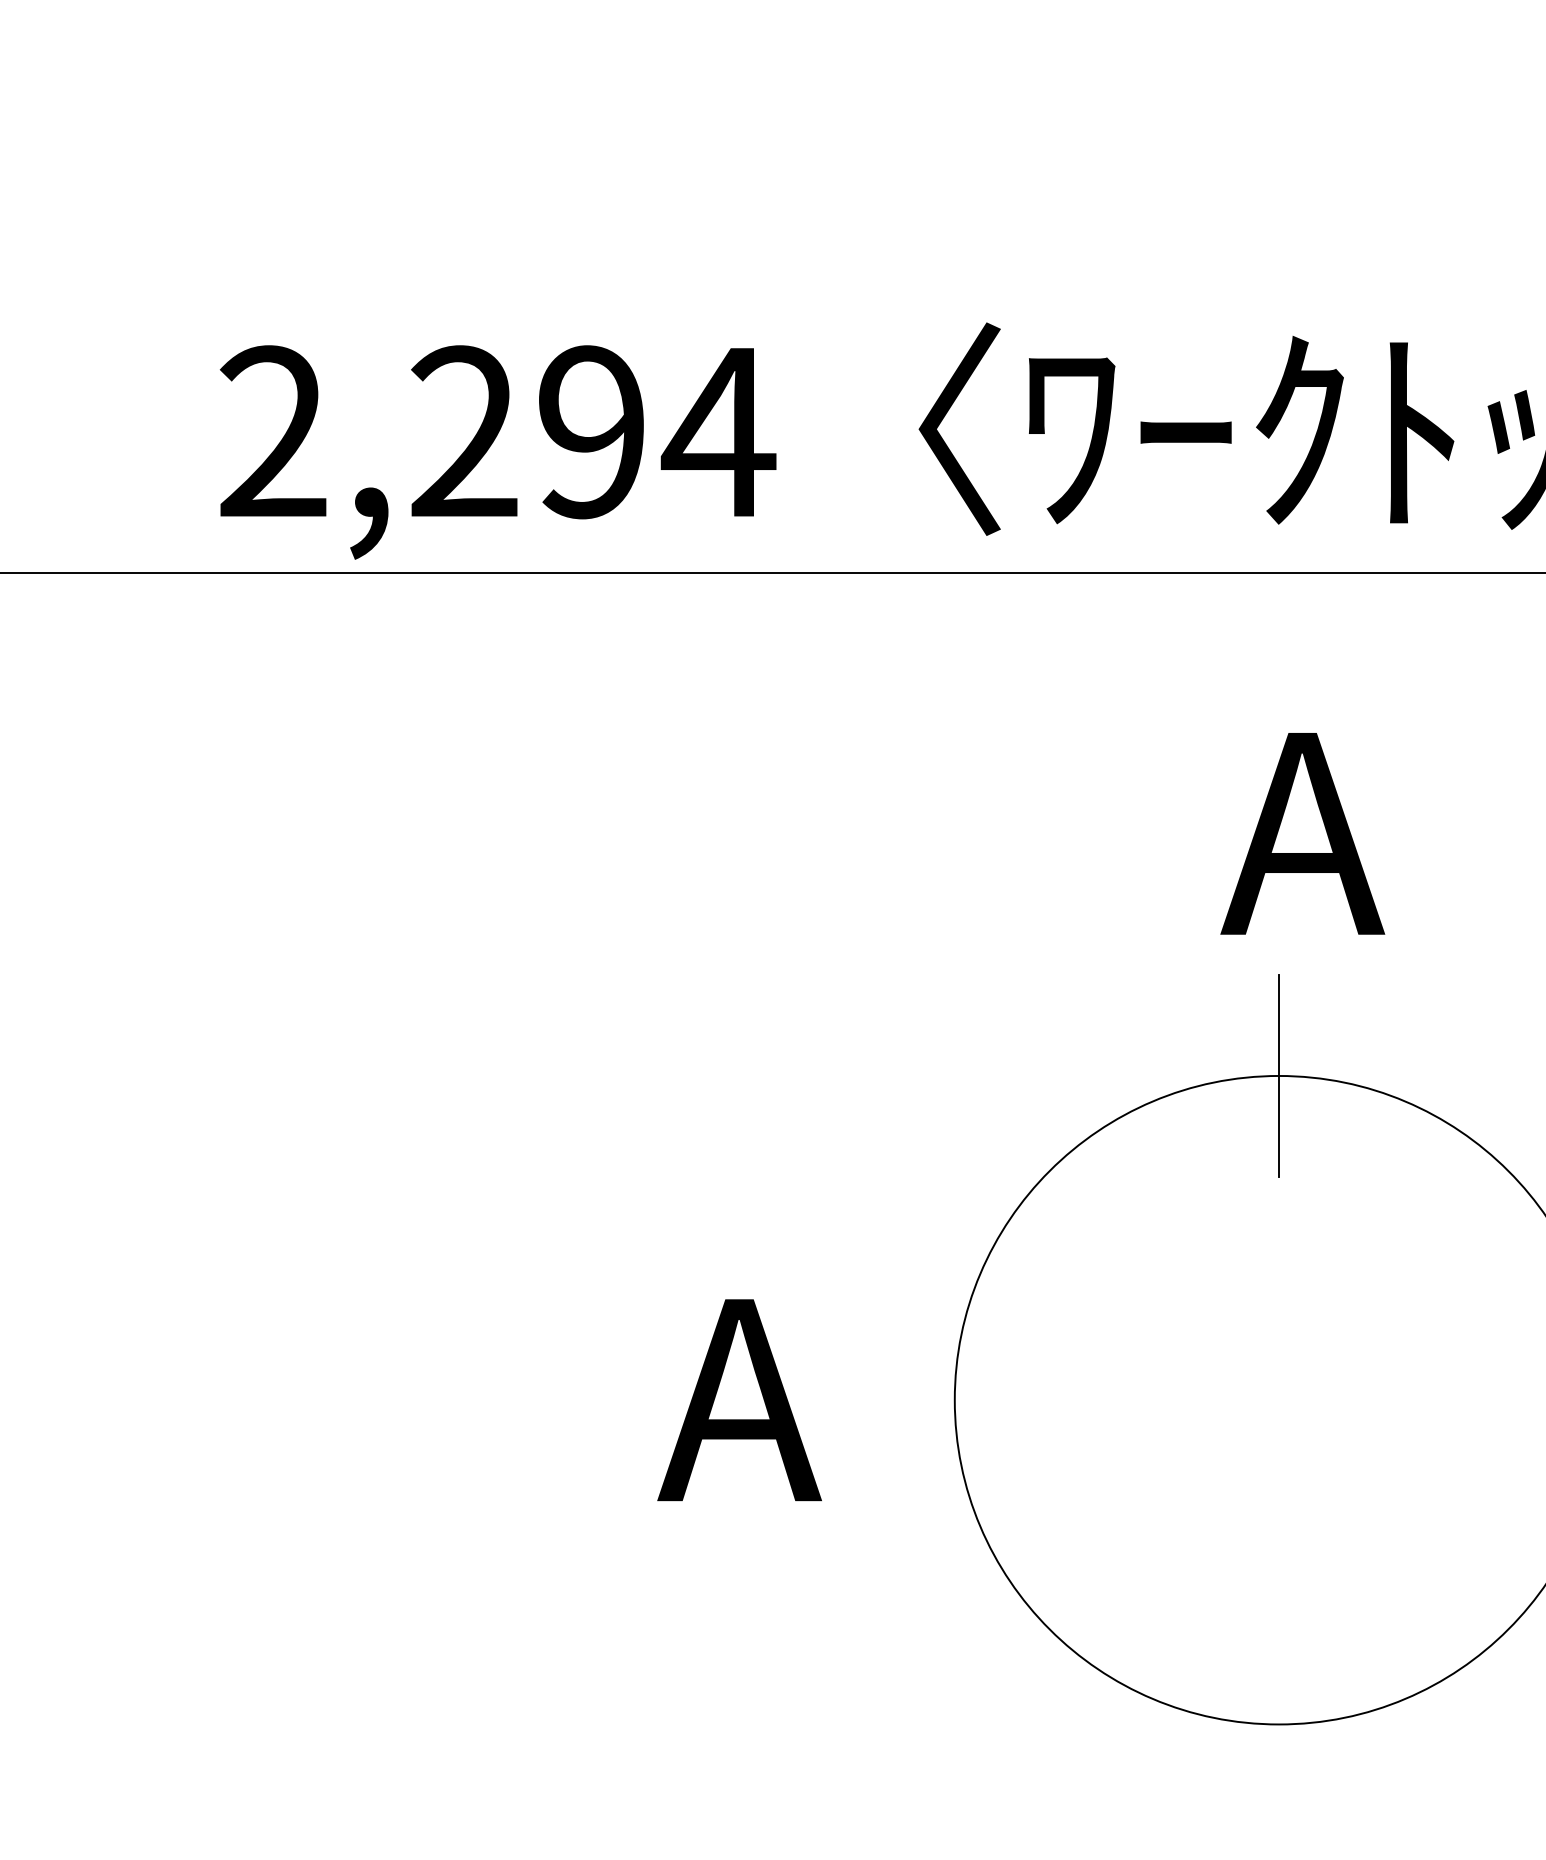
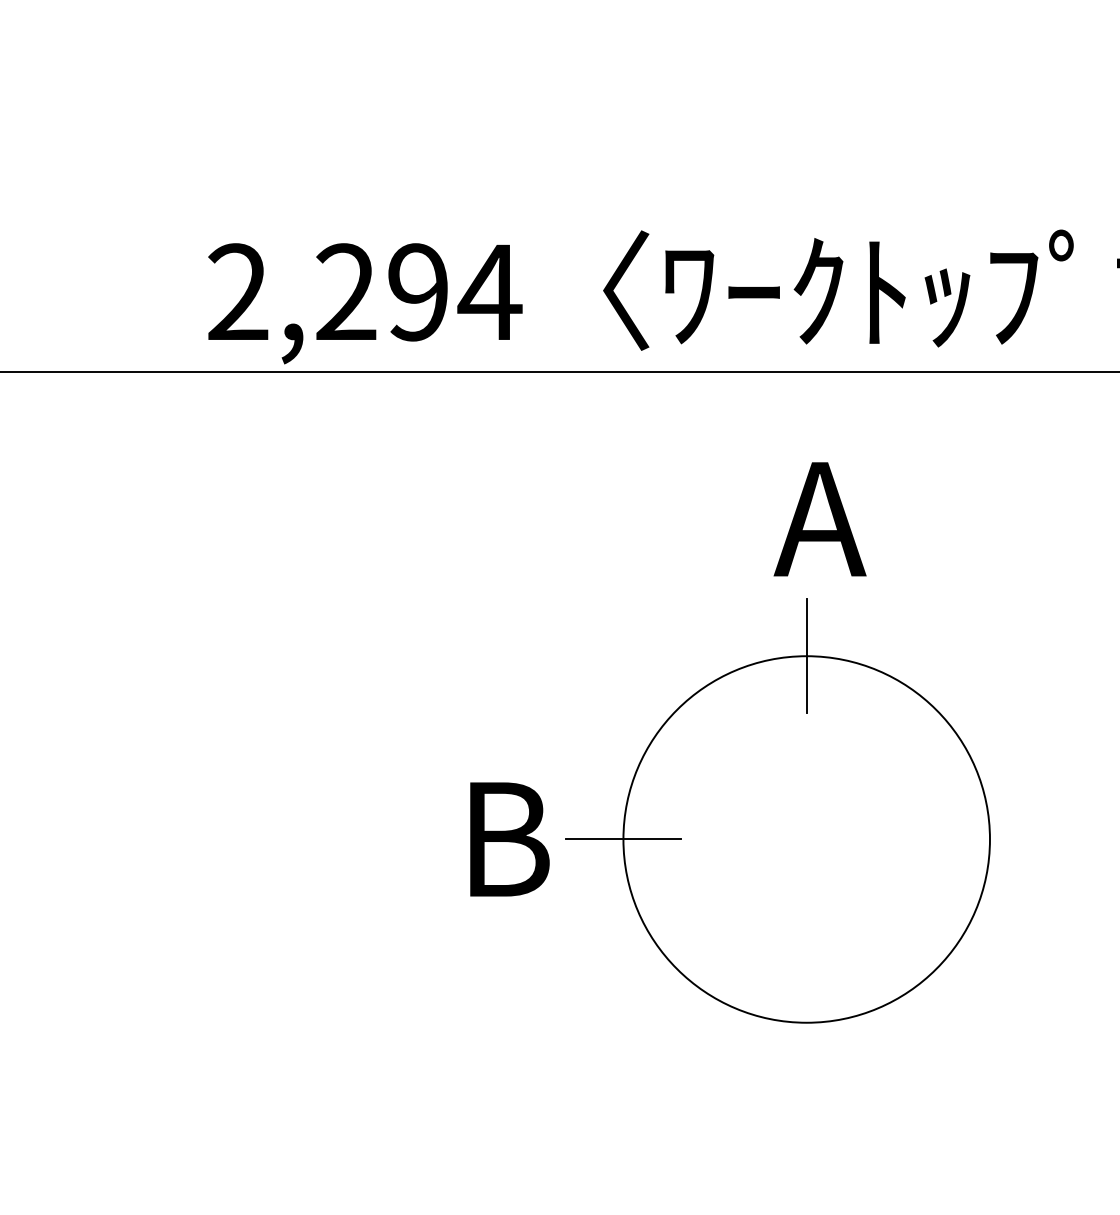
text: (740, 1400) -> (502, 839), A -> B
line: (954, 1400) -> (623, 839), added

